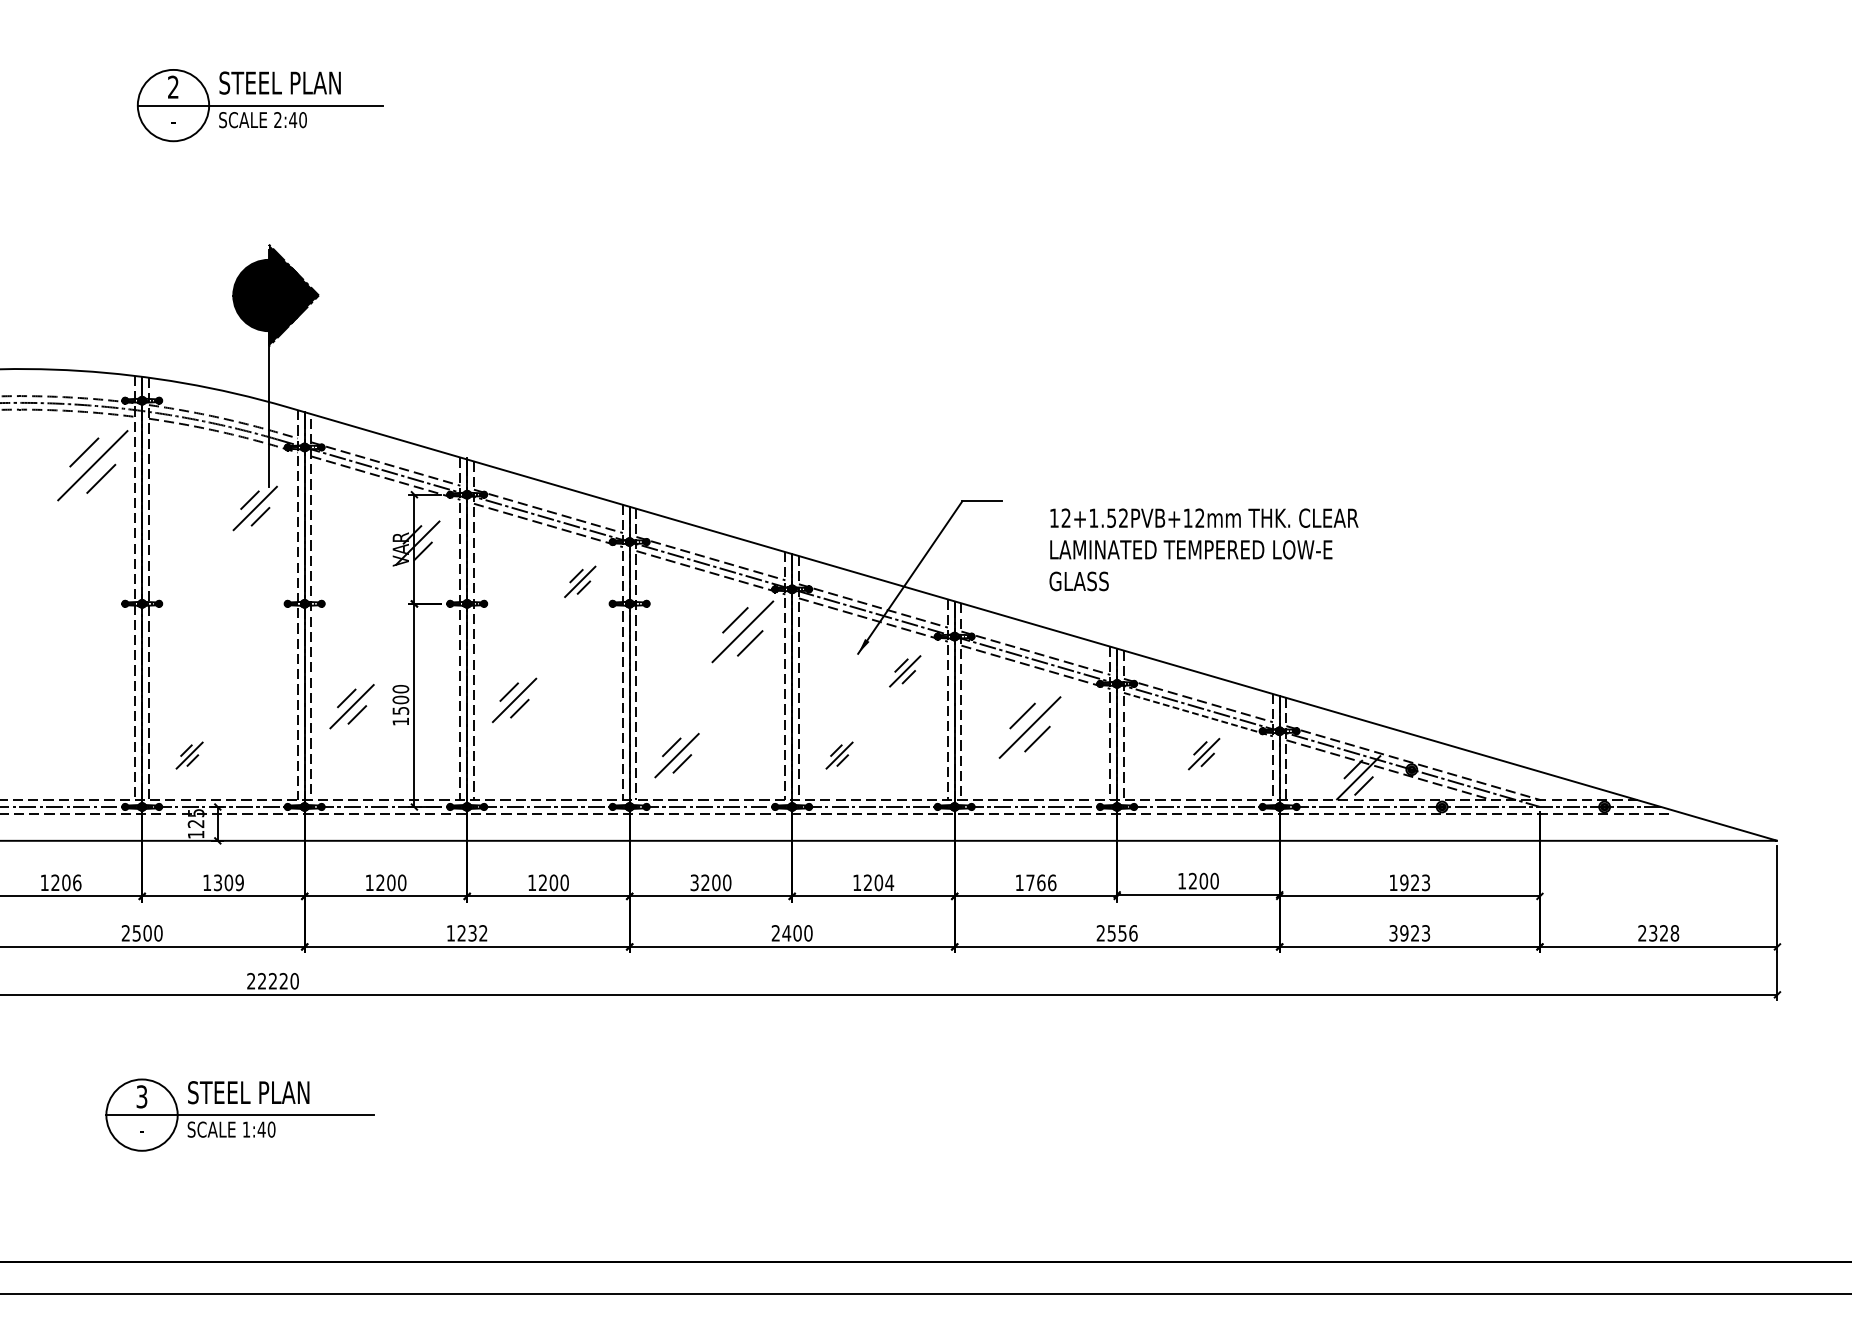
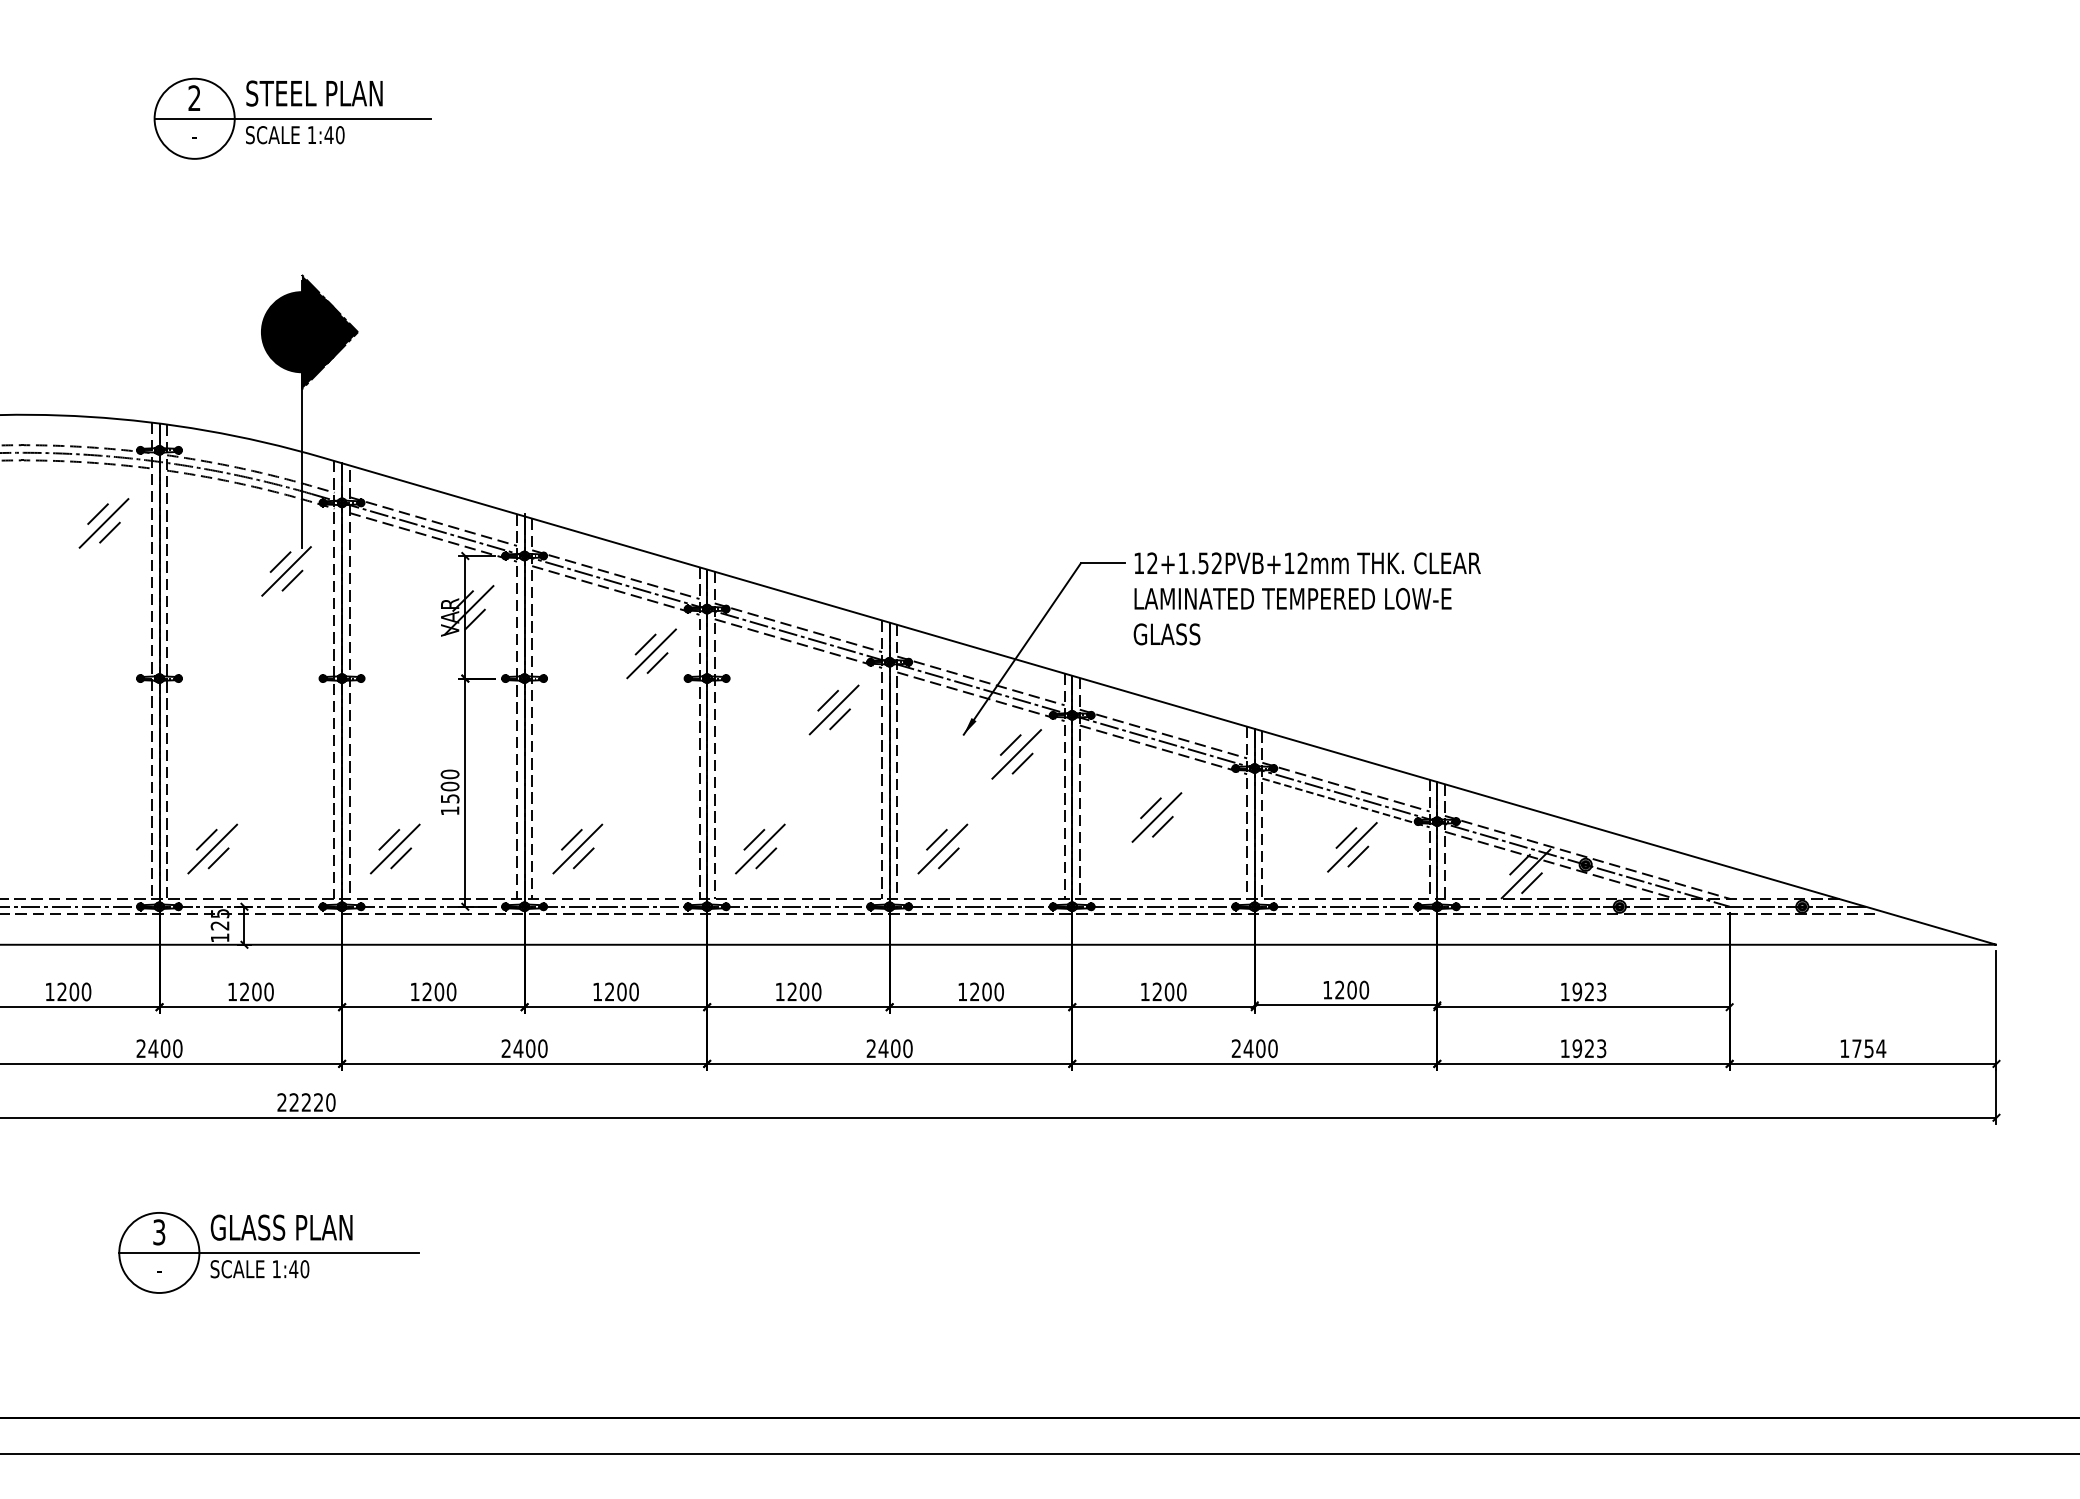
text: (277, 119) -> (311, 134), 2:40 -> 1:40
part: (92, 465) -> (103, 523), size x0.62
text: (1203, 549) -> (1306, 598), moved
part: (580, 581) -> (651, 653), size x1.43
part: (742, 631) -> (833, 709), size x0.71
part: (905, 671) -> (1016, 754), size x1.43
part: (514, 699) -> (577, 848), moved
part: (351, 706) -> (394, 848), moved
part: (1029, 727) -> (1156, 817), size x0.71
part: (1204, 754) -> (1352, 847), size x1.43
part: (189, 755) -> (212, 848), size x1.67
part: (839, 755) -> (942, 848), size x1.67
text: (77, 882) -> (86, 991), 1206 -> 1200
text: (228, 882) -> (256, 991), 1309 -> 1200
text: (694, 882) -> (779, 991), 3200 -> 1200
text: (889, 882) -> (999, 991), 1204 -> 1200
text: (1041, 882) -> (1169, 991), 1766 -> 1200
text: (136, 933) -> (153, 1048), 2500 -> 2400
text: (467, 933) -> (524, 1048), 1232 -> 2400
text: (1122, 933) -> (1260, 1048), 2556 -> 2400
text: (1392, 933) -> (1564, 1048), 3923 -> 1923
text: (1659, 933) -> (1863, 1048), 2328 -> 1754
text: (250, 1092) -> (281, 1227), STEEL PLAN -> GLASS PLAN

